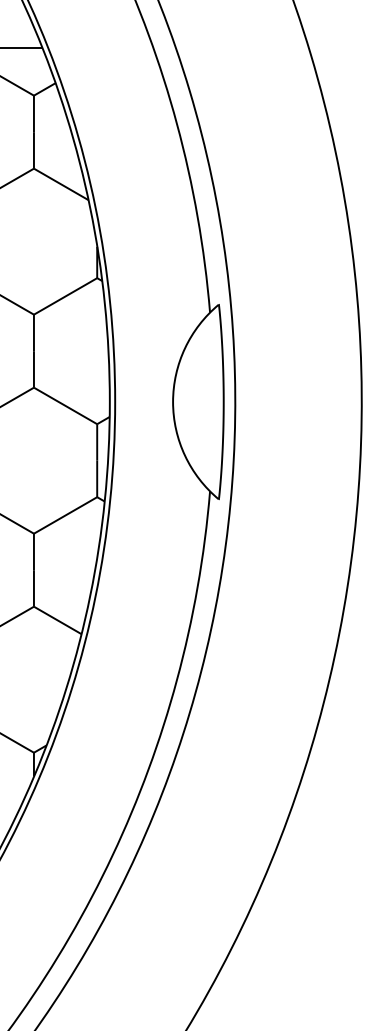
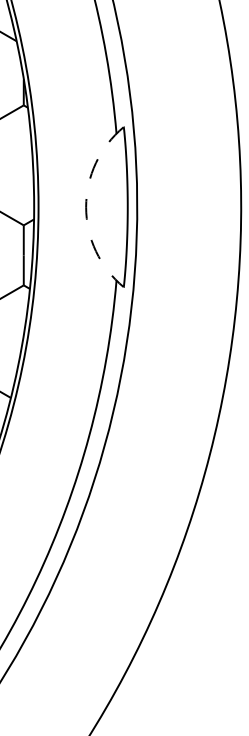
arc: (173, 402) -> (86, 207), solid -> dashed

